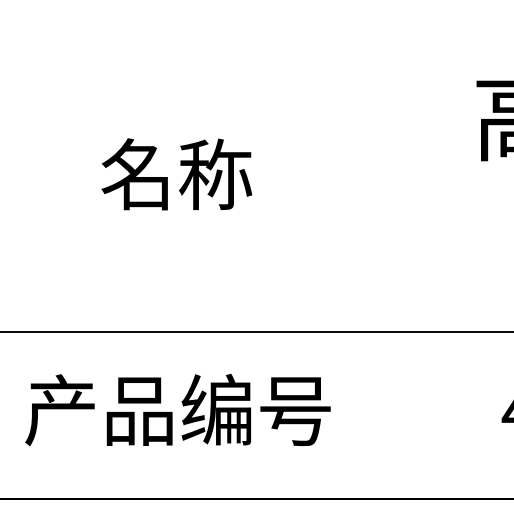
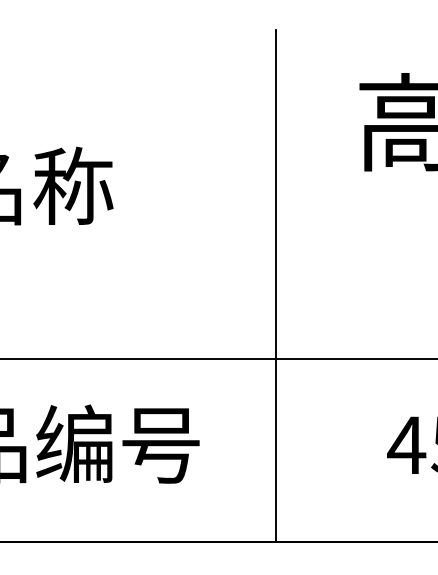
line: (400, 265) -> (276, 285), added

